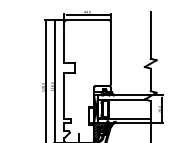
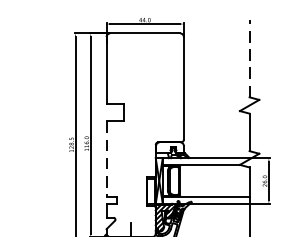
line: (150, 35) -> (249, 58), solid -> dashed
line: (64, 95) -> (106, 158), solid -> dashed

